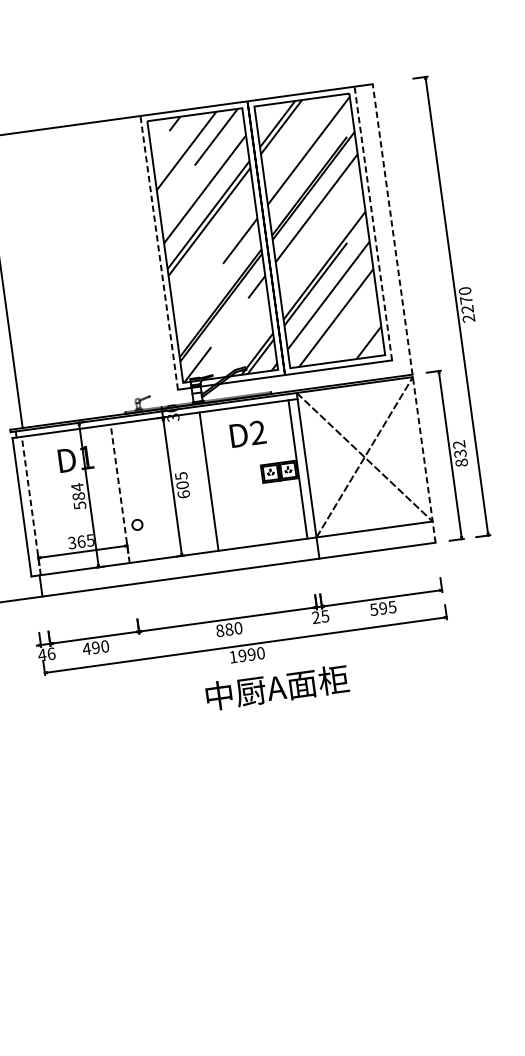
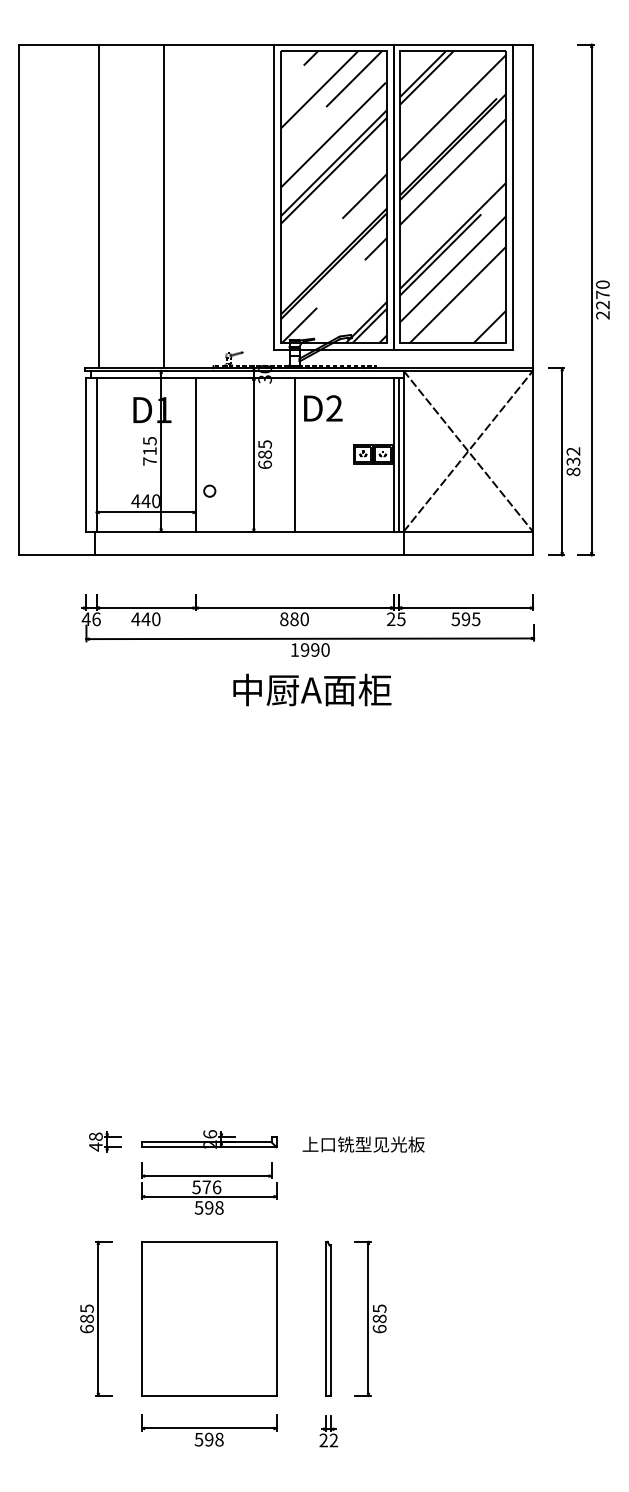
line: (373, 223) -> (512, 196), dashed -> solid
line: (159, 252) -> (274, 196), dashed -> solid
line: (60, 274) -> (163, 206), added
line: (404, 312) -> (533, 299), dashed -> solid
text: (248, 434) -> (323, 408), moved
line: (303, 468) -> (399, 454), added
text: (182, 485) -> (264, 454), 605 -> 685
line: (120, 493) -> (195, 454), dashed -> solid
text: (78, 495) -> (149, 450), 584 -> 715
line: (31, 505) -> (96, 454), dashed -> solid
text: (80, 542) -> (145, 501), 365 -> 440
text: (95, 648) -> (145, 619), 490 -> 440
text: (277, 687) -> (312, 689), moved

